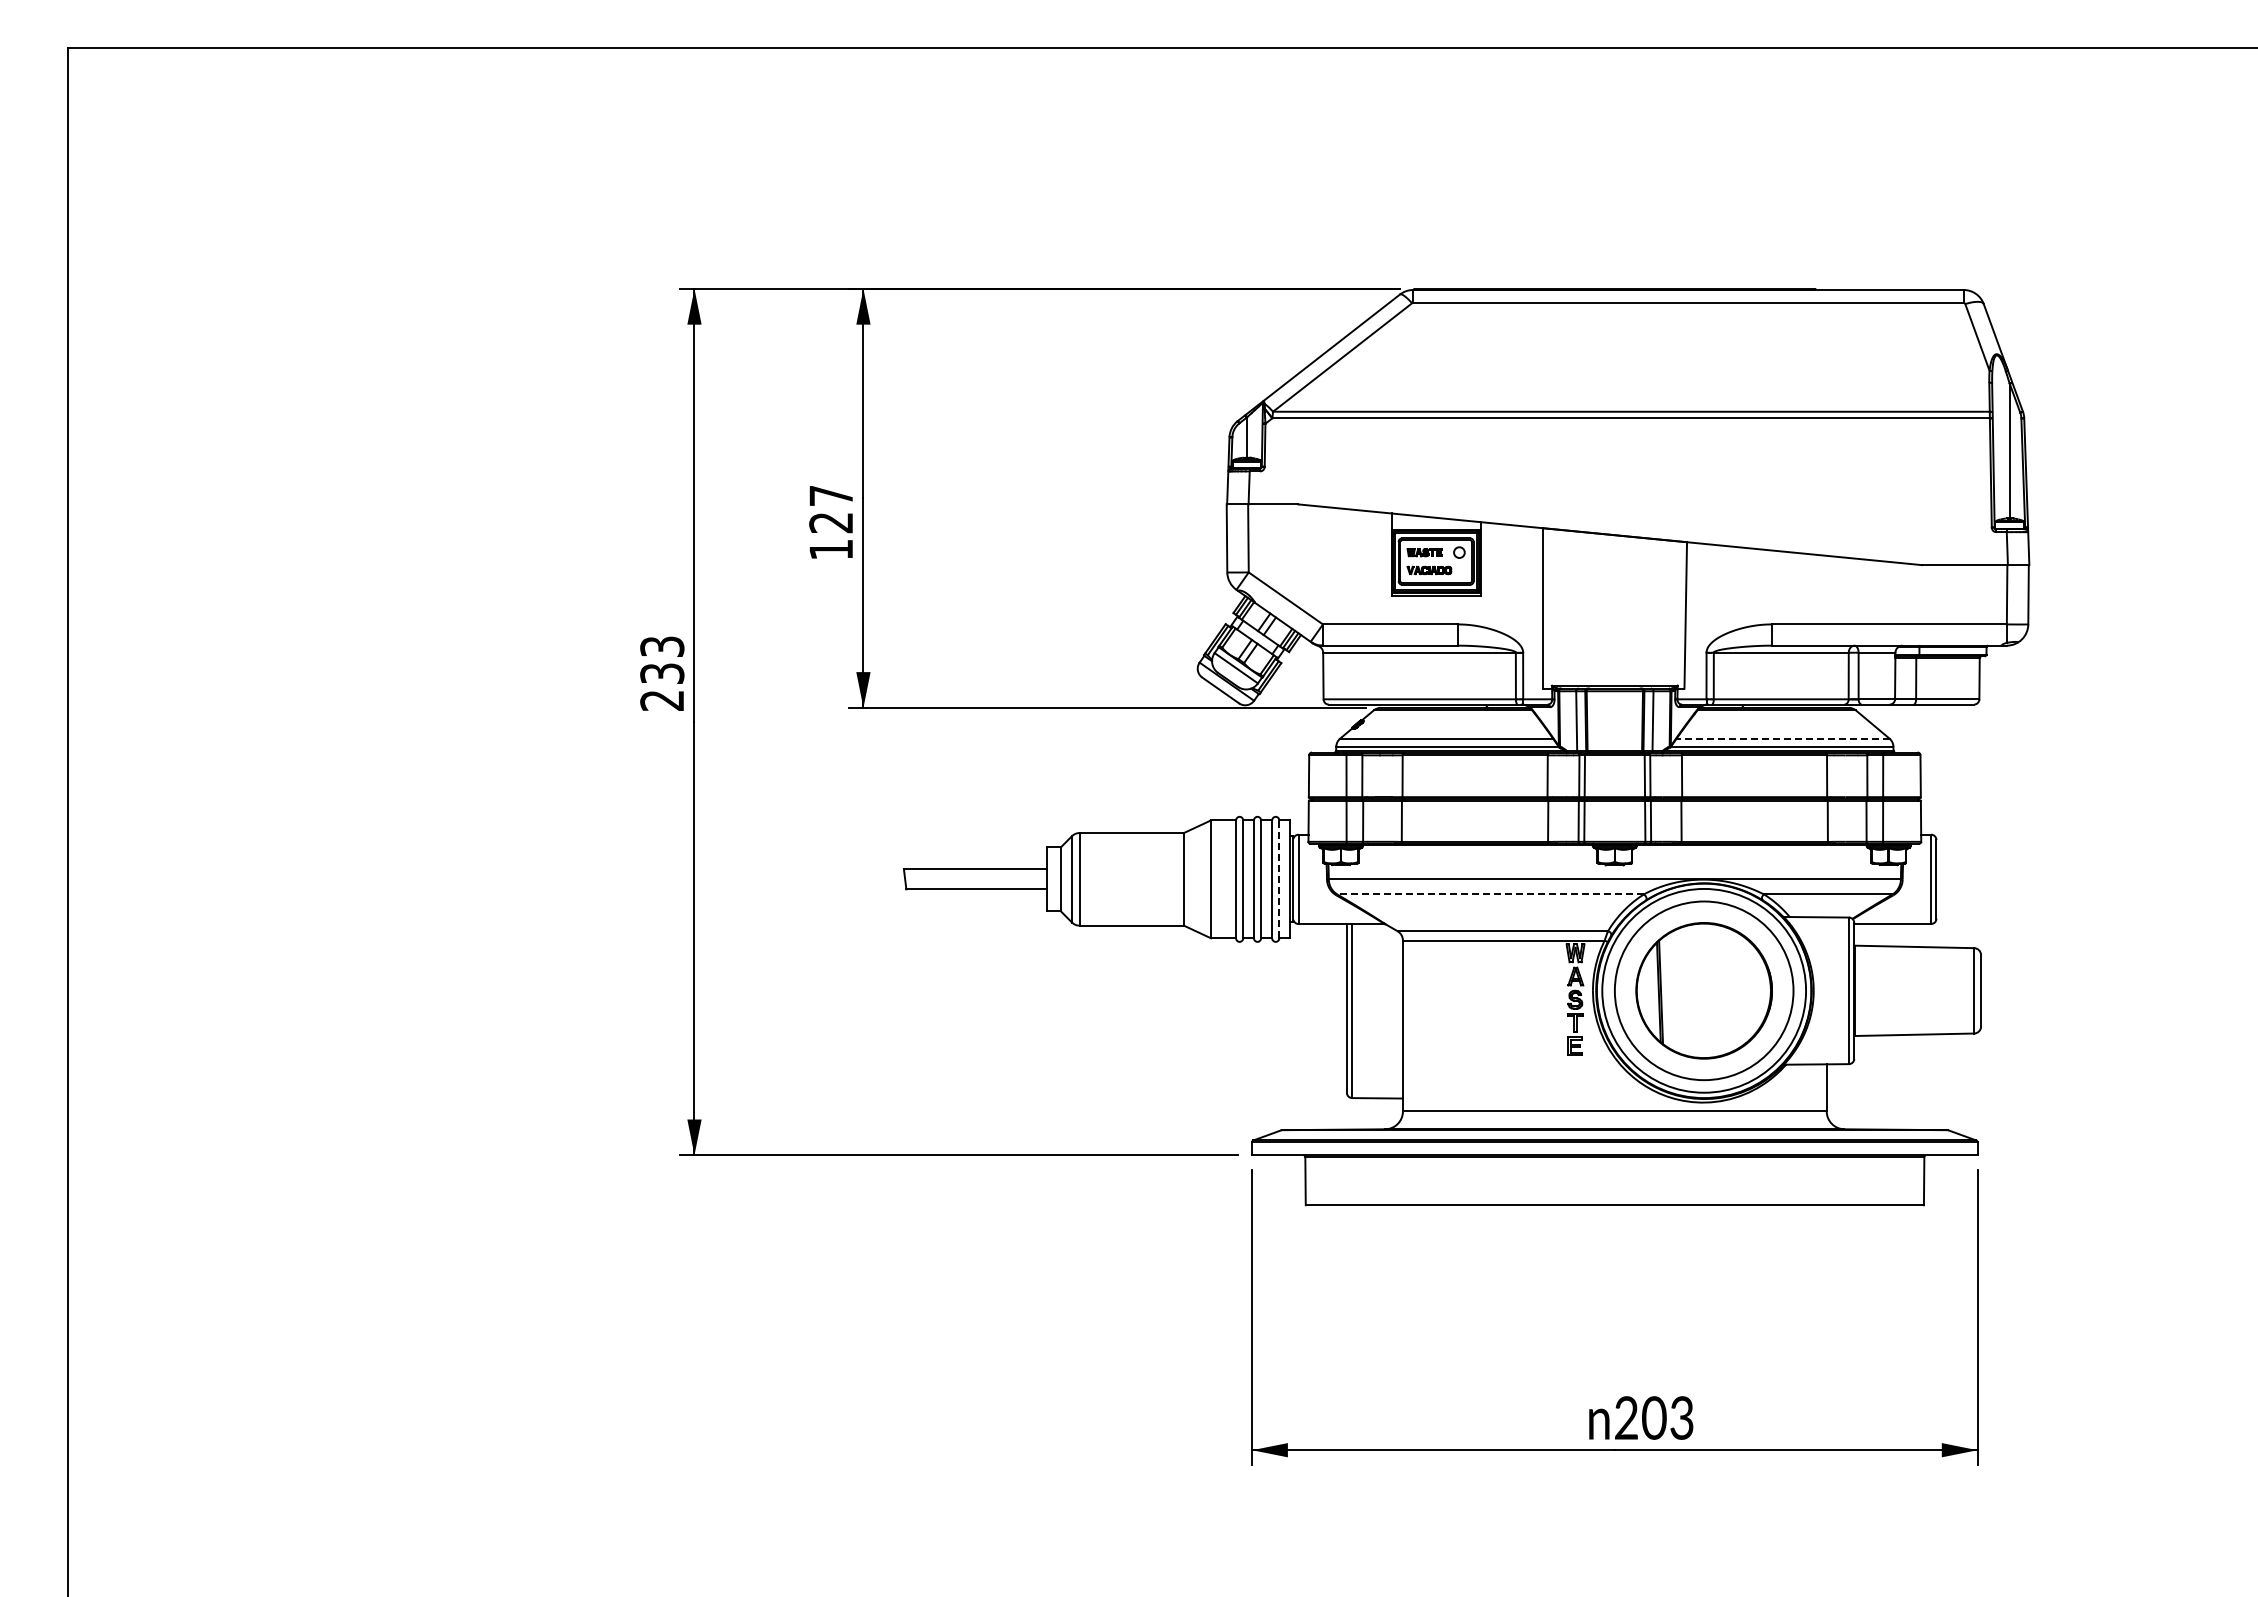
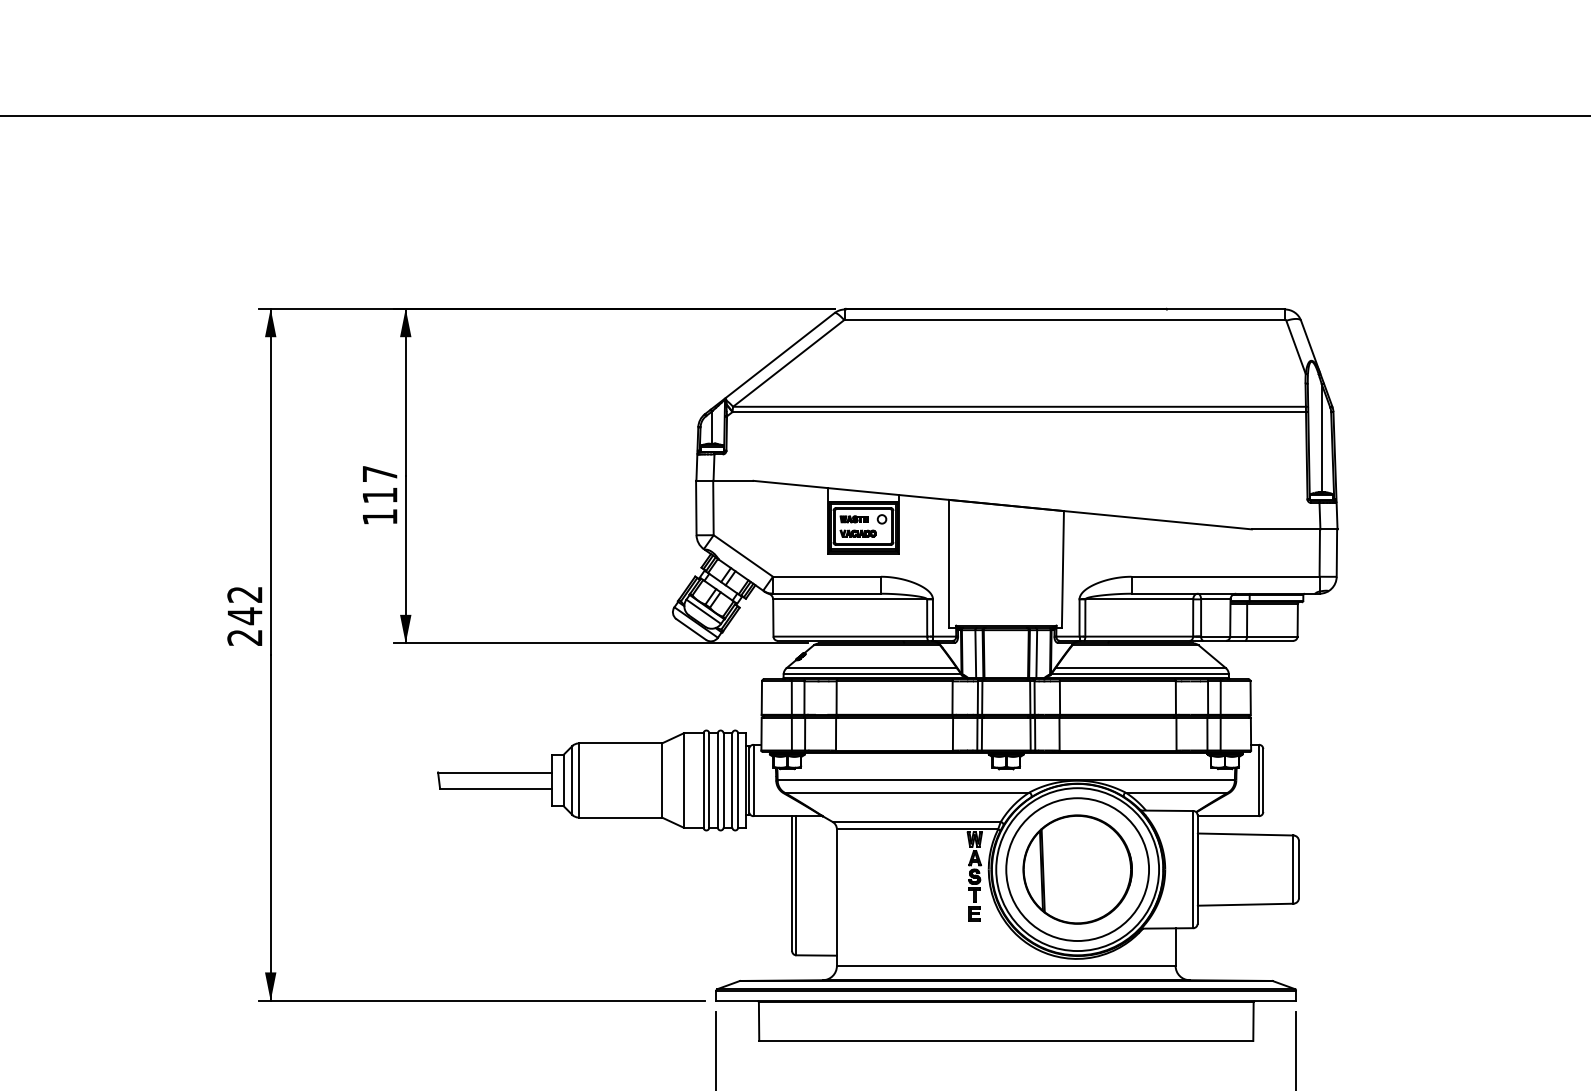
text: (830, 523) -> (379, 496), 127 -> 117
text: (662, 660) -> (245, 605), 233 -> 242
line: (1782, 738) -> (1140, 667), dashed -> solid
line: (1279, 879) -> (738, 780), dashed -> solid
line: (1490, 894) -> (906, 792), dashed -> solid

